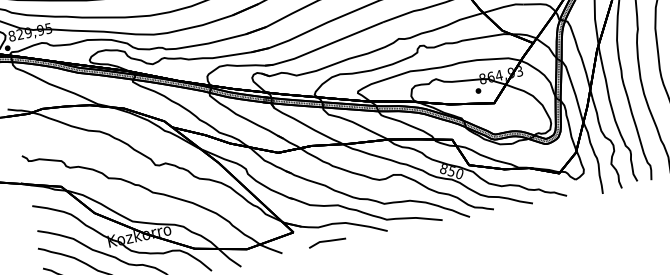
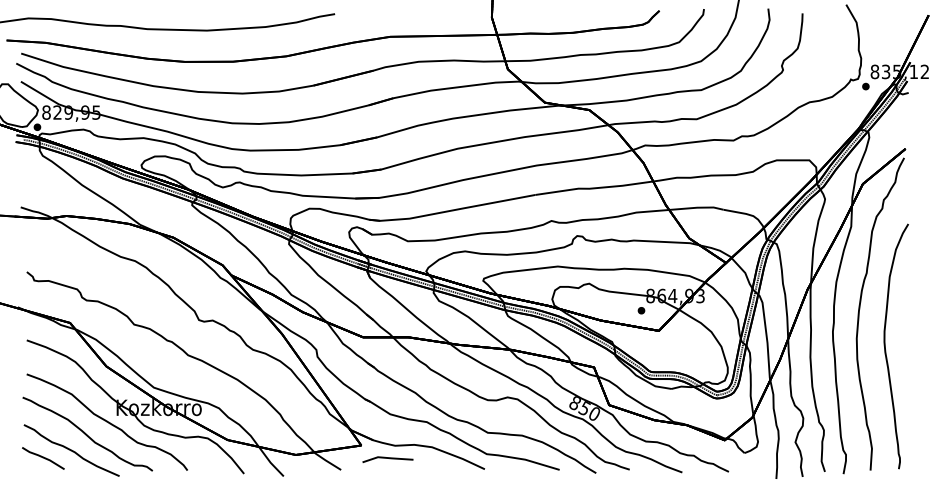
line: (326, 241) -> (387, 458), moved

